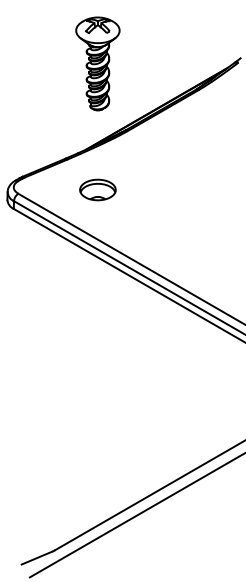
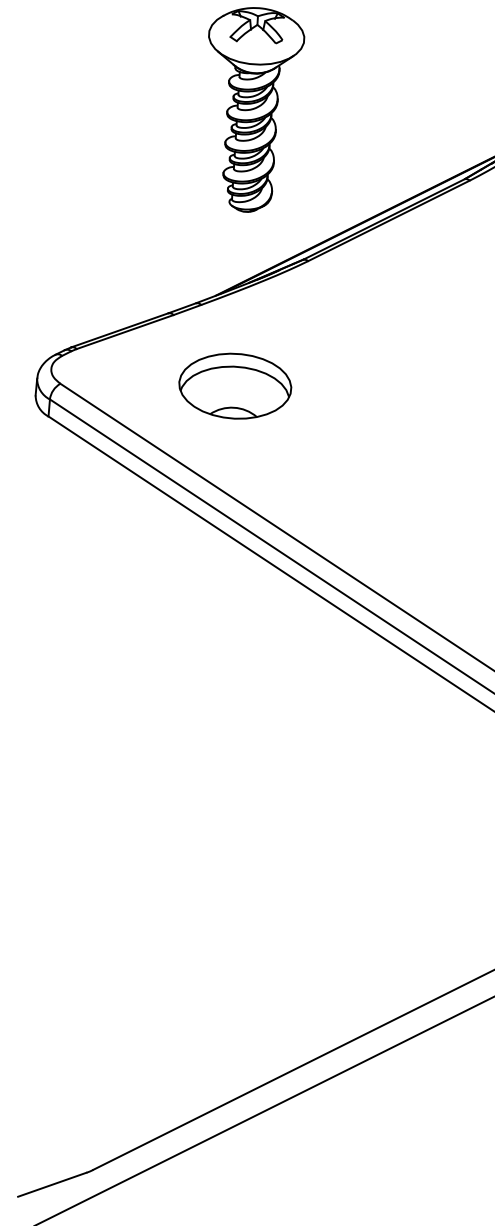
part: (97, 189) -> (234, 385), size x1.43

